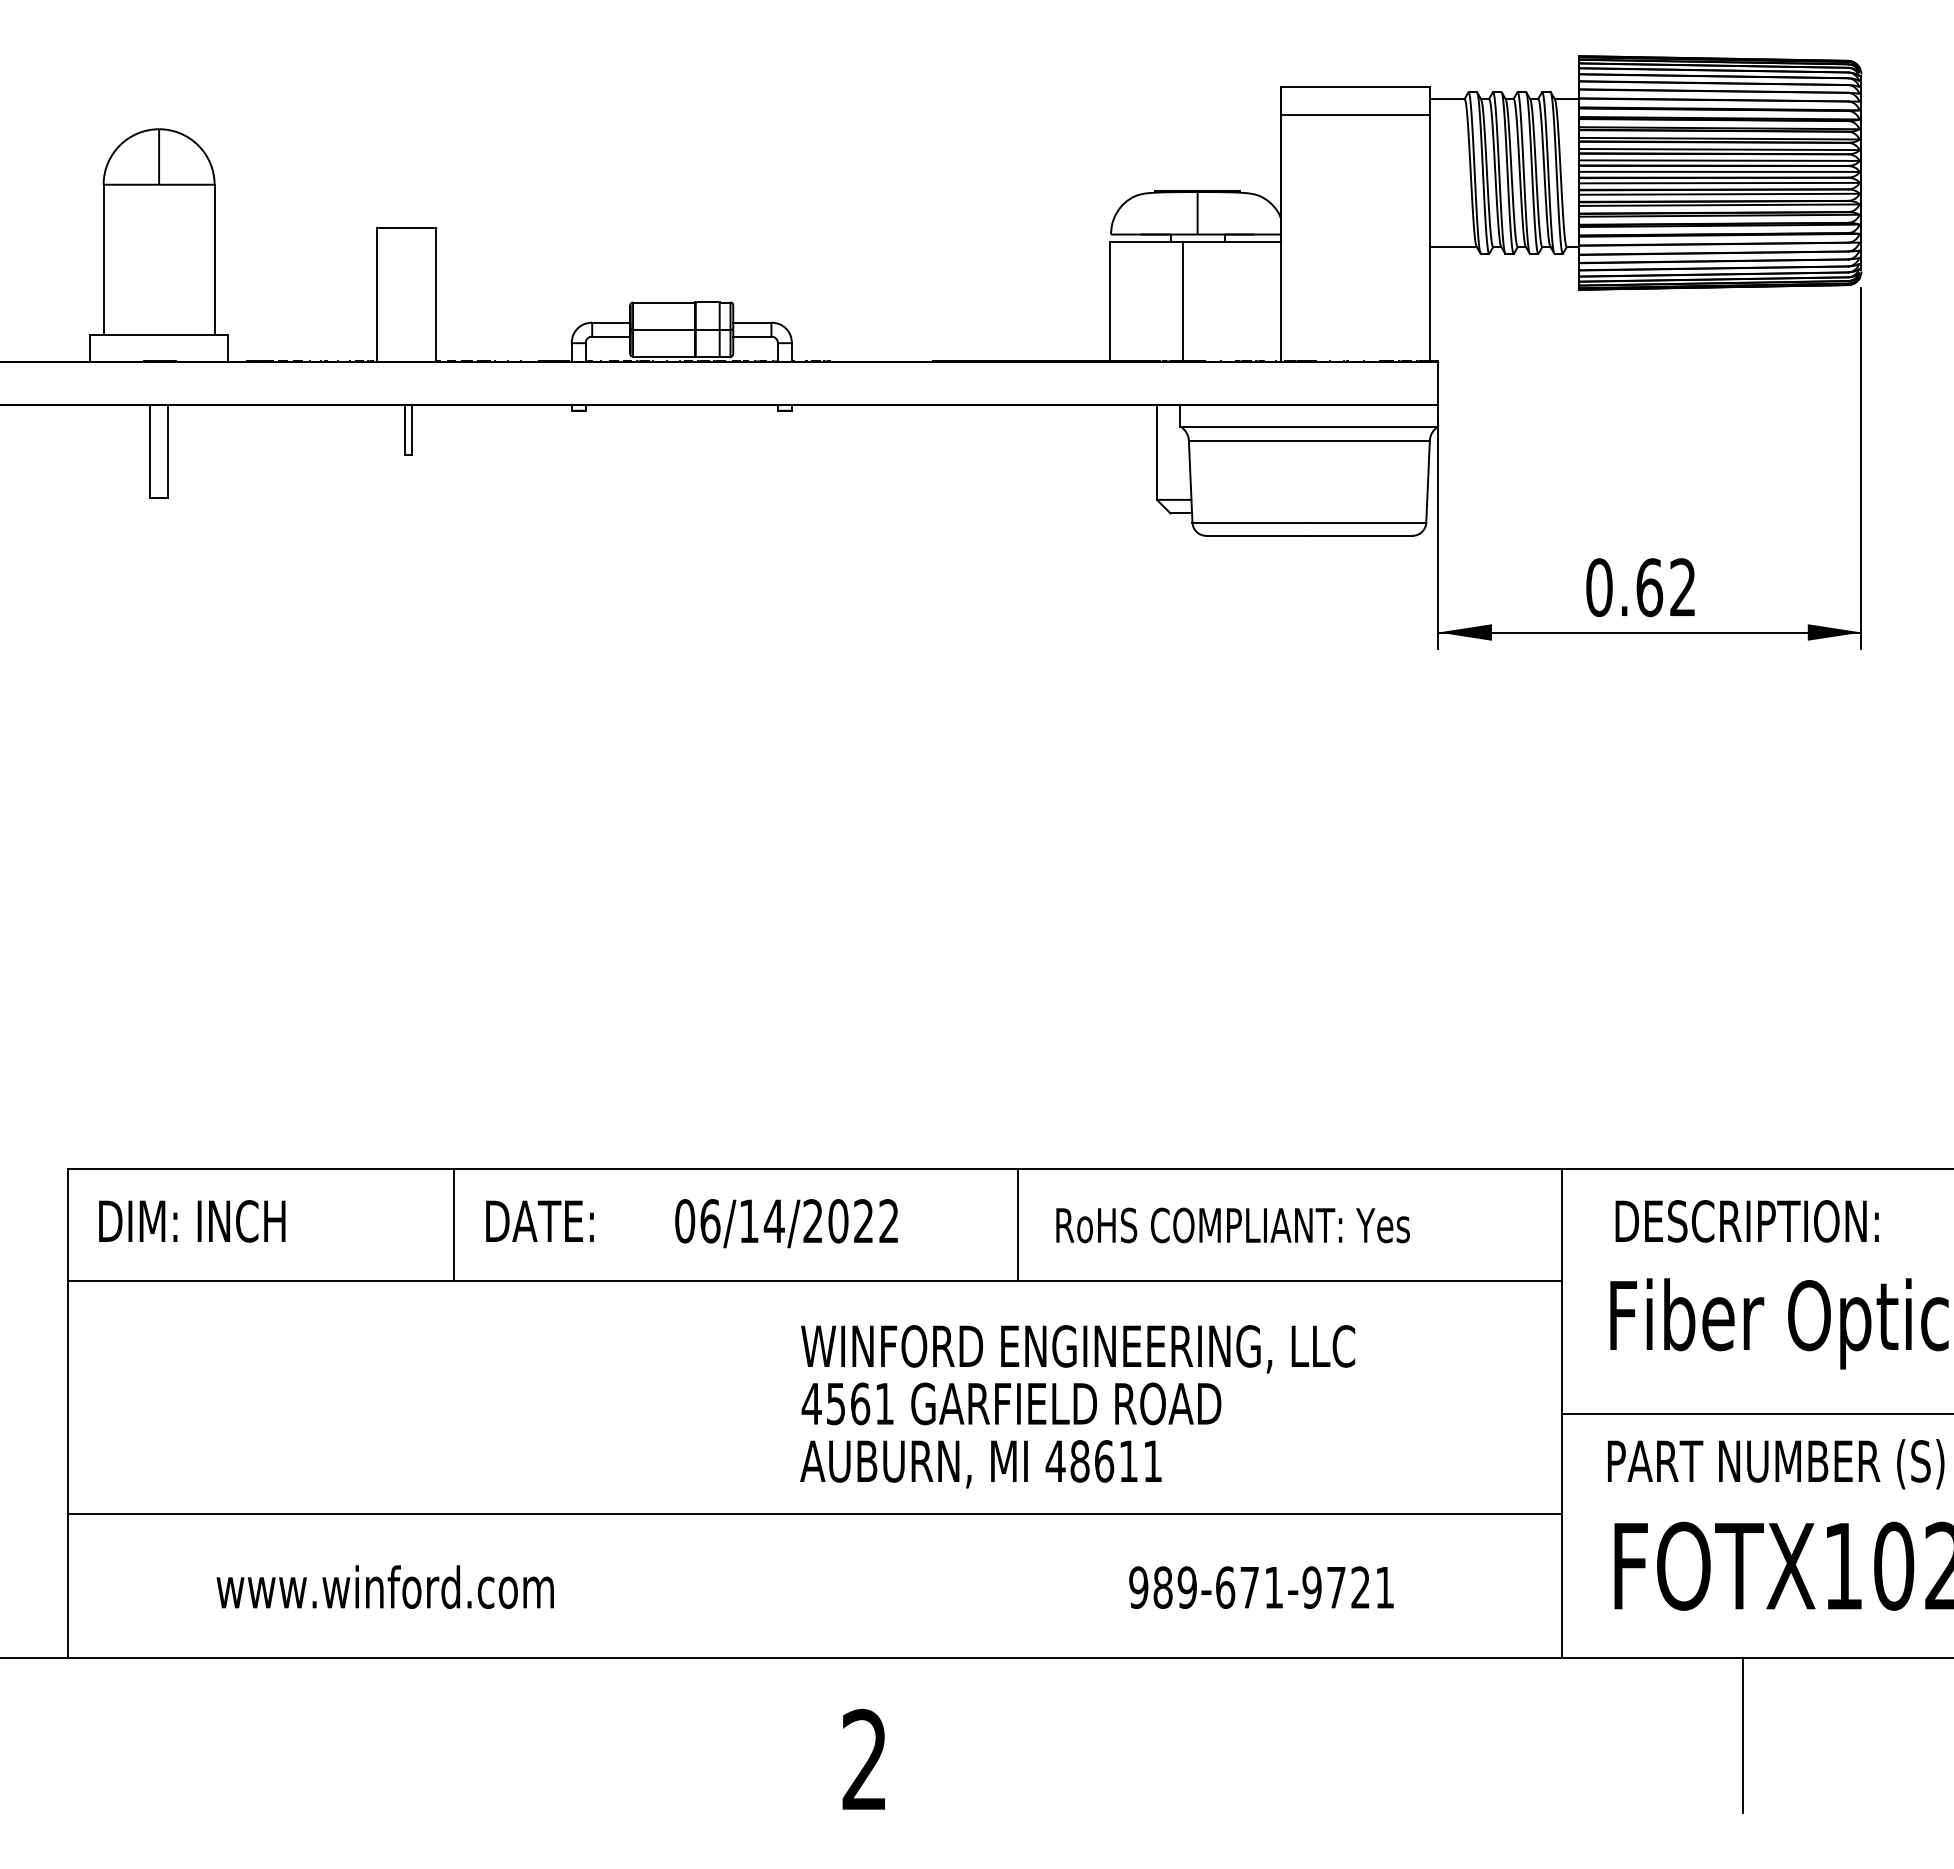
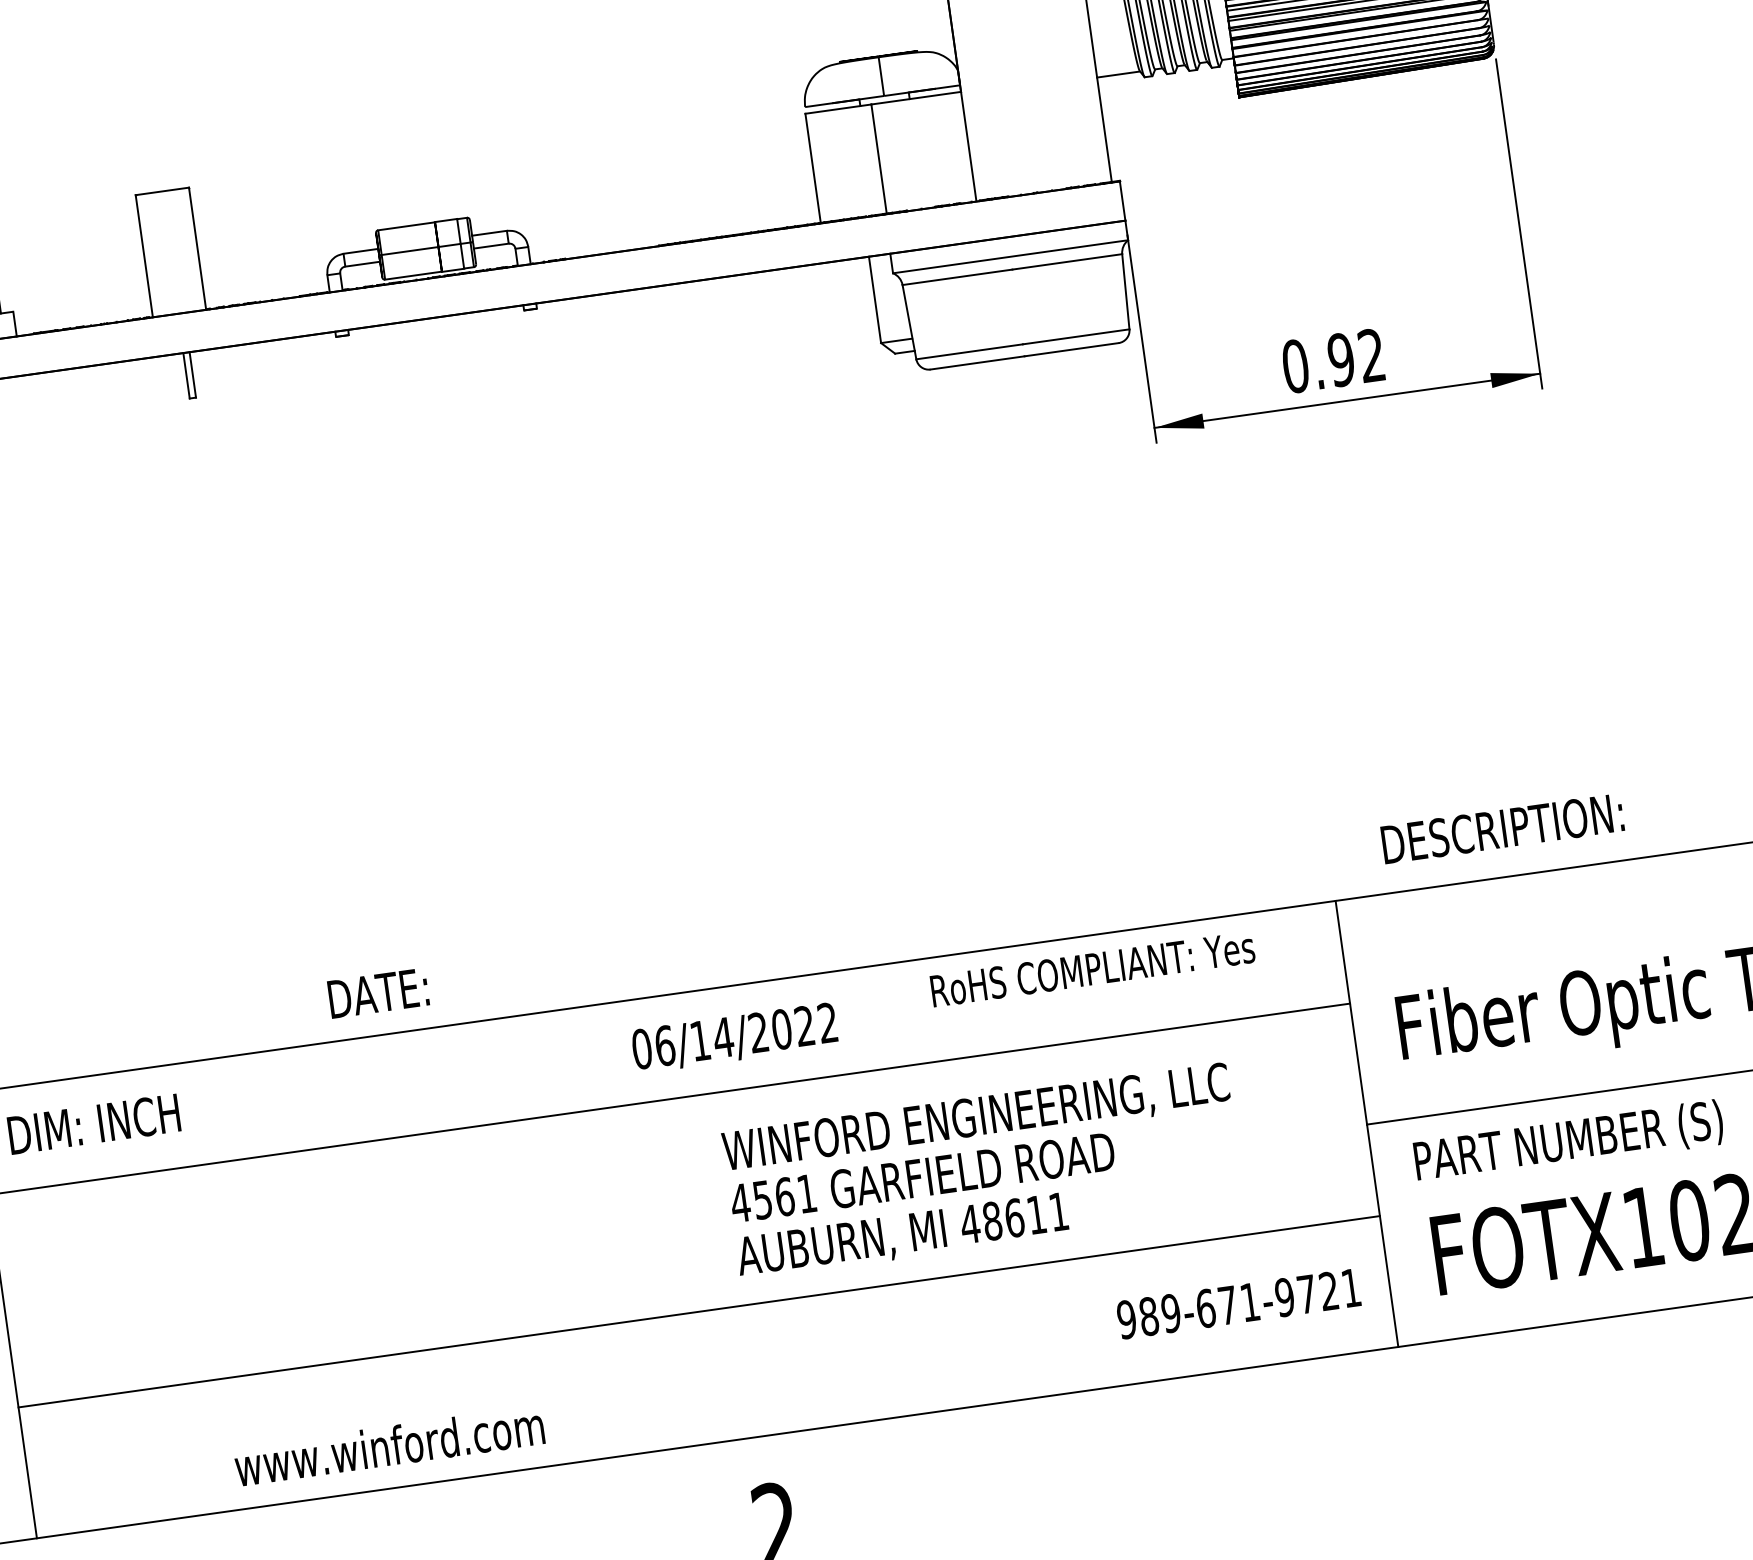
text: (1649, 587) -> (1341, 359), 0.62 -> 0.92
text: (539, 1220) -> (377, 992), moved
text: (1746, 1221) -> (1501, 828), moved
text: (786, 1223) -> (734, 1038), moved
line: (454, 1224) -> (333, 1093), removed
line: (1017, 1224) -> (846, 1021), removed
text: (1232, 1225) -> (1092, 969), moved
text: (1077, 1406) -> (983, 1171), moved
text: (384, 1586) -> (388, 1445), moved
text: (1261, 1587) -> (1238, 1303), moved
line: (1742, 1735) -> (1573, 1394), removed

